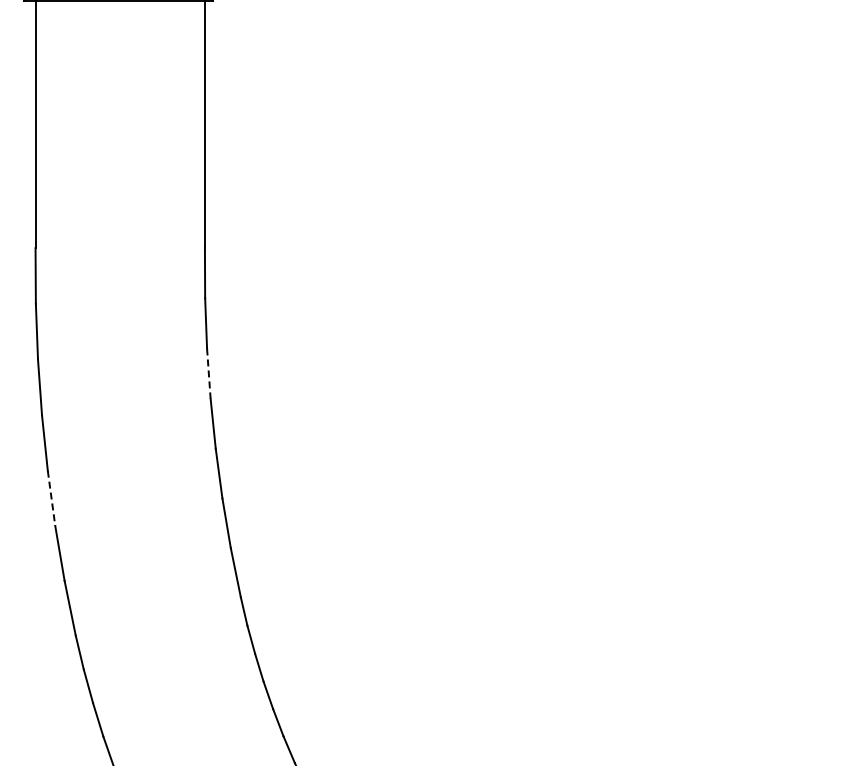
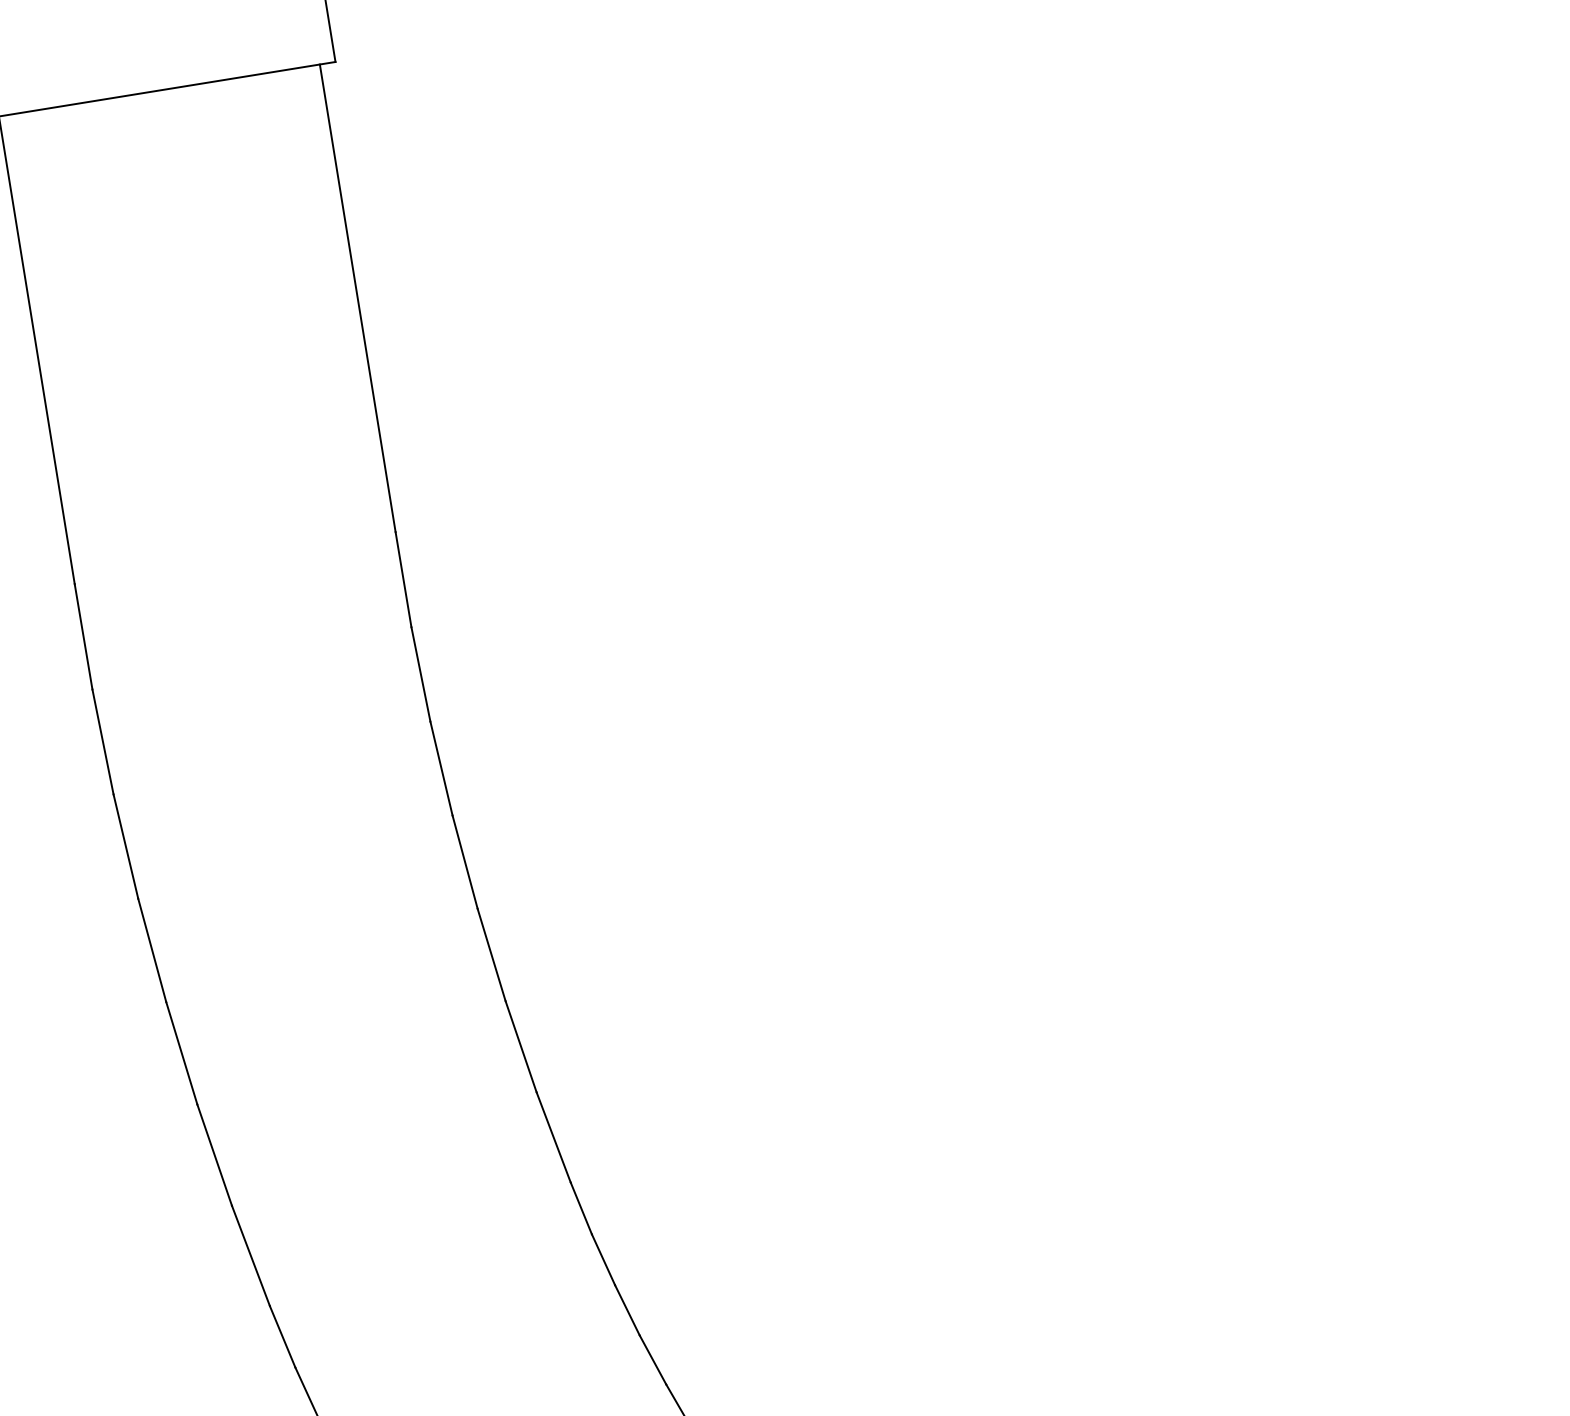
line: (208, 374) -> (441, 770), dashed -> solid
line: (51, 498) -> (181, 1053), dashed -> solid

